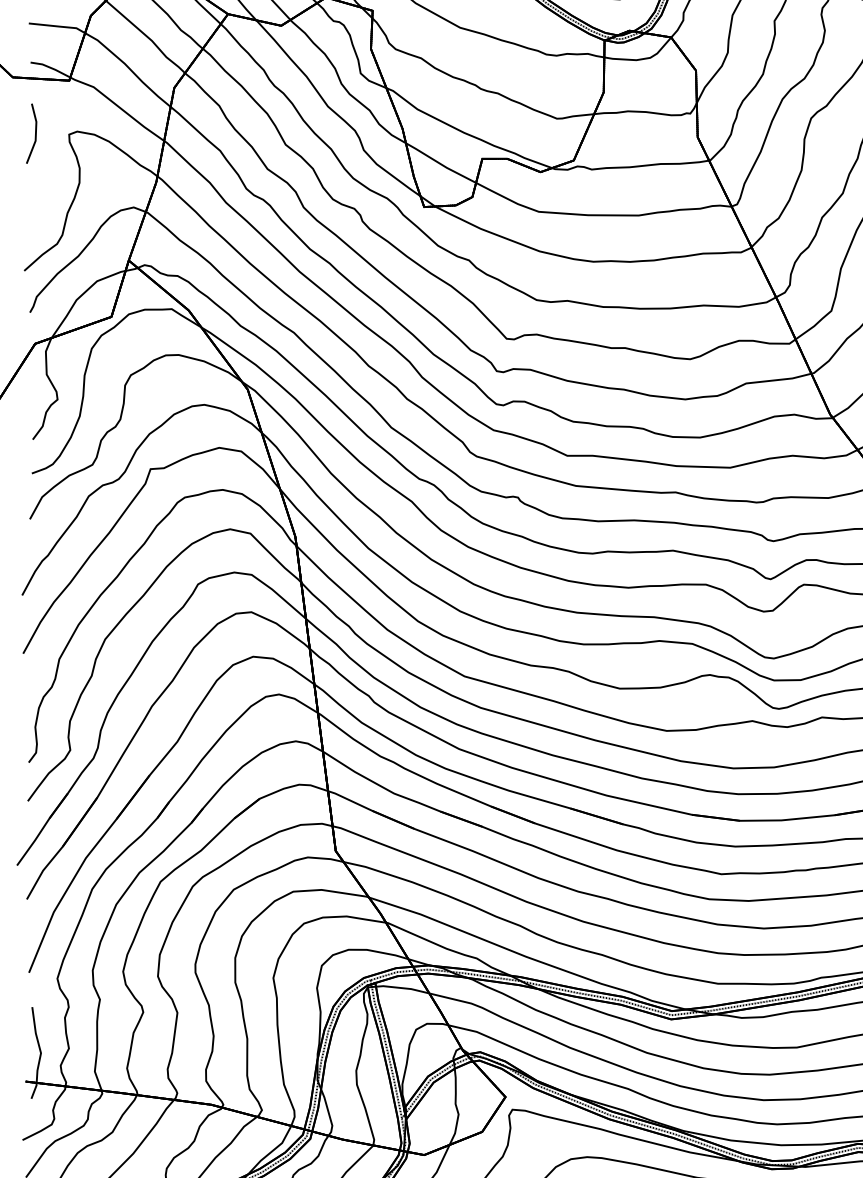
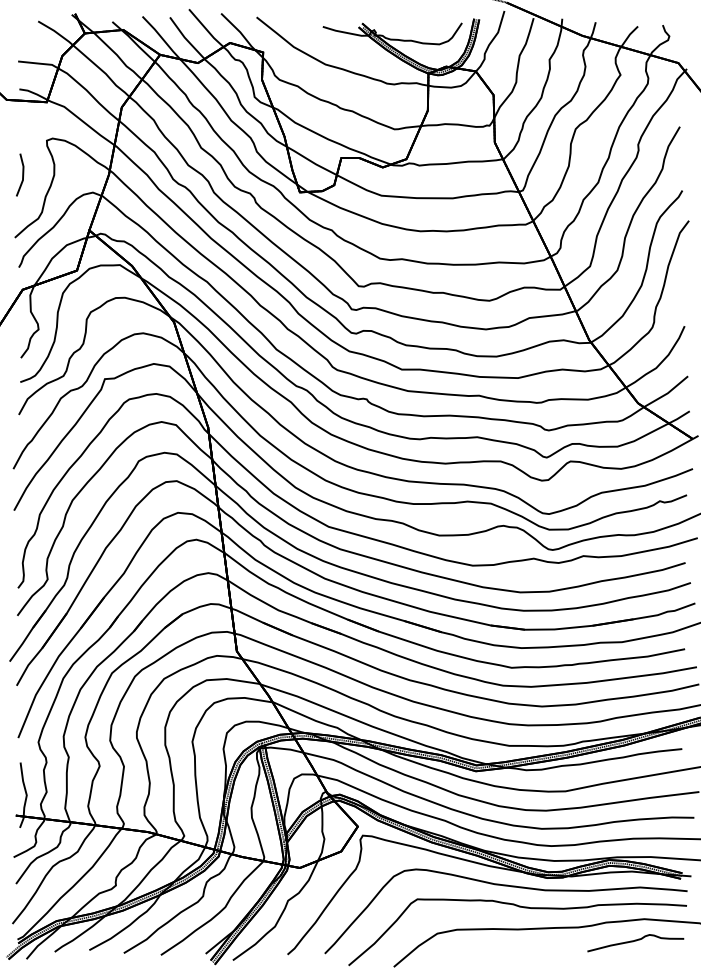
line: (34, 132) -> (22, 174), moved

